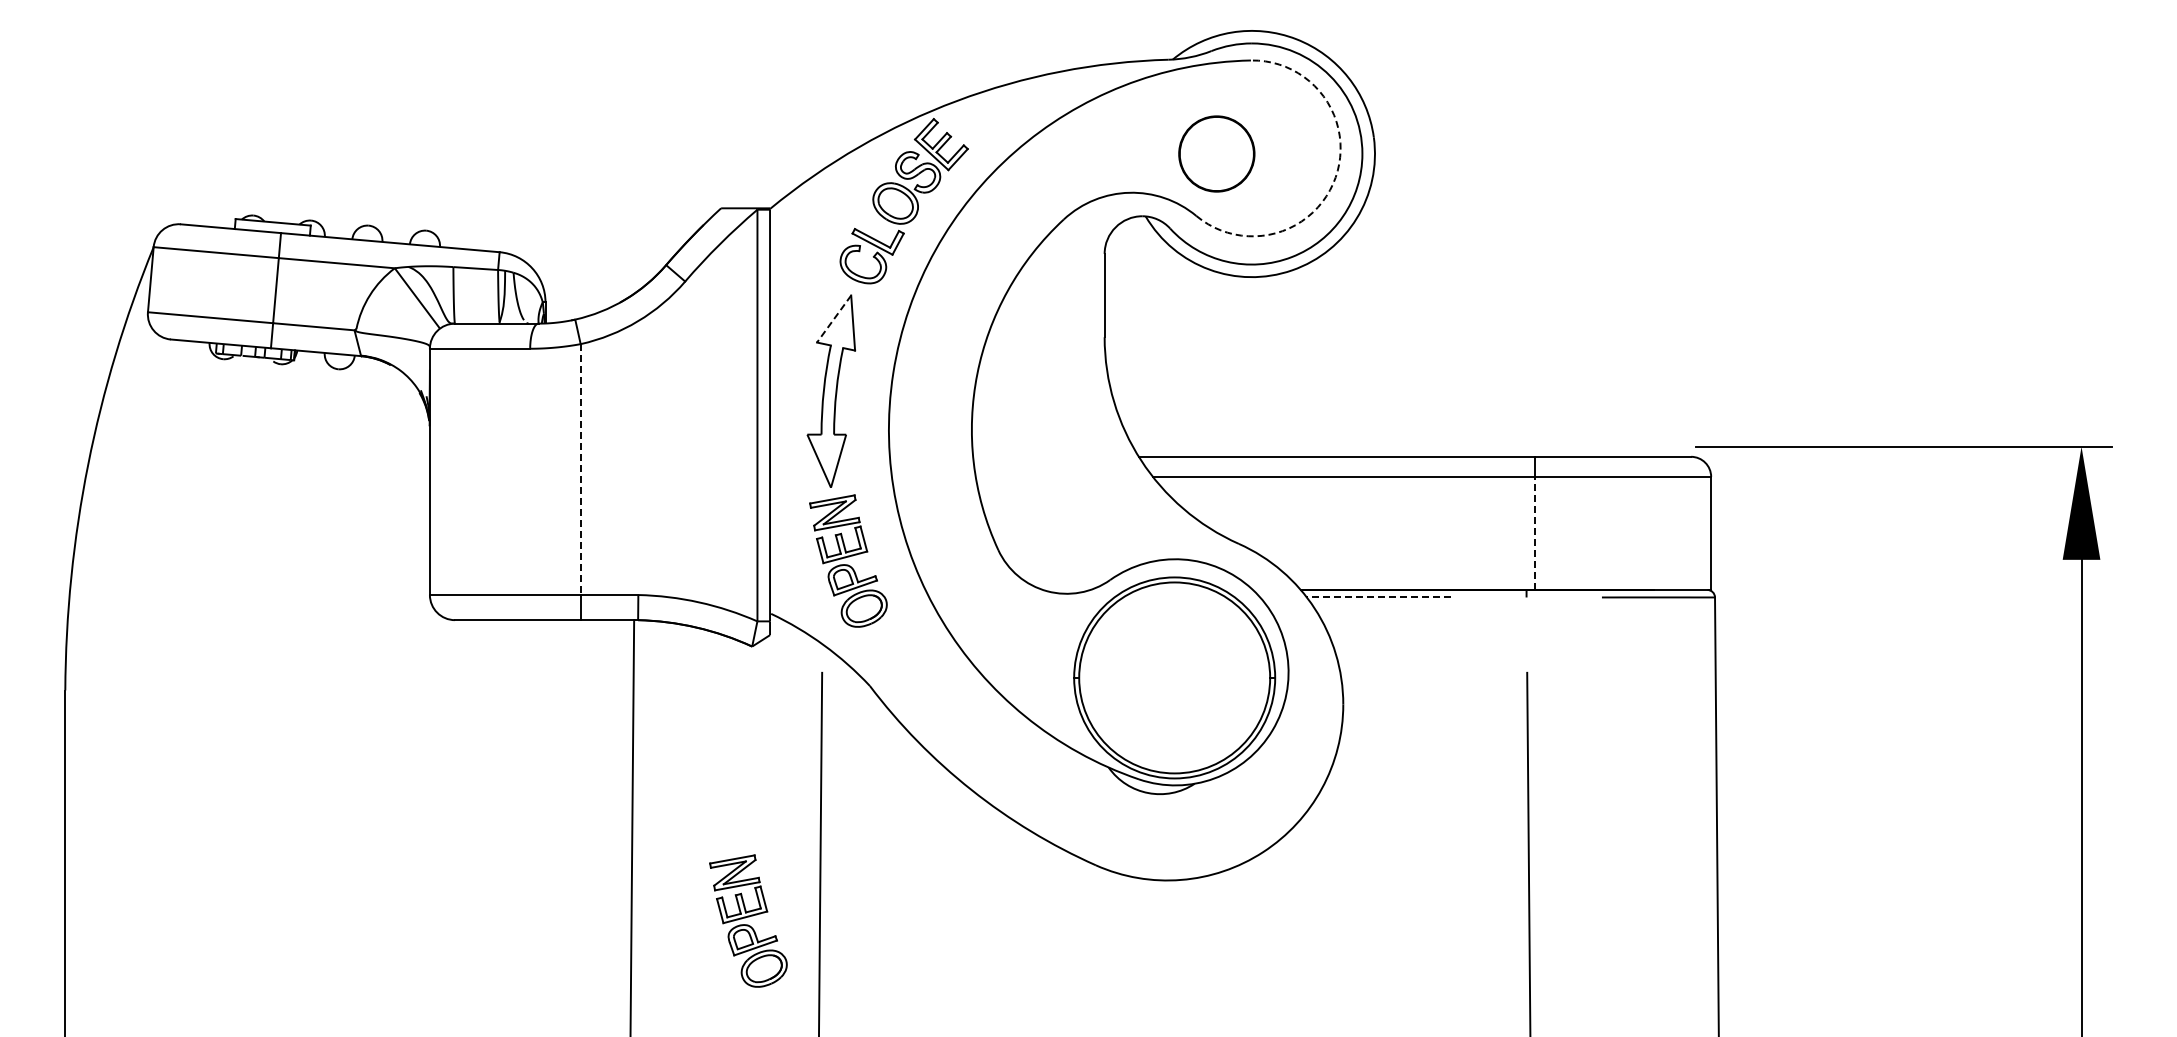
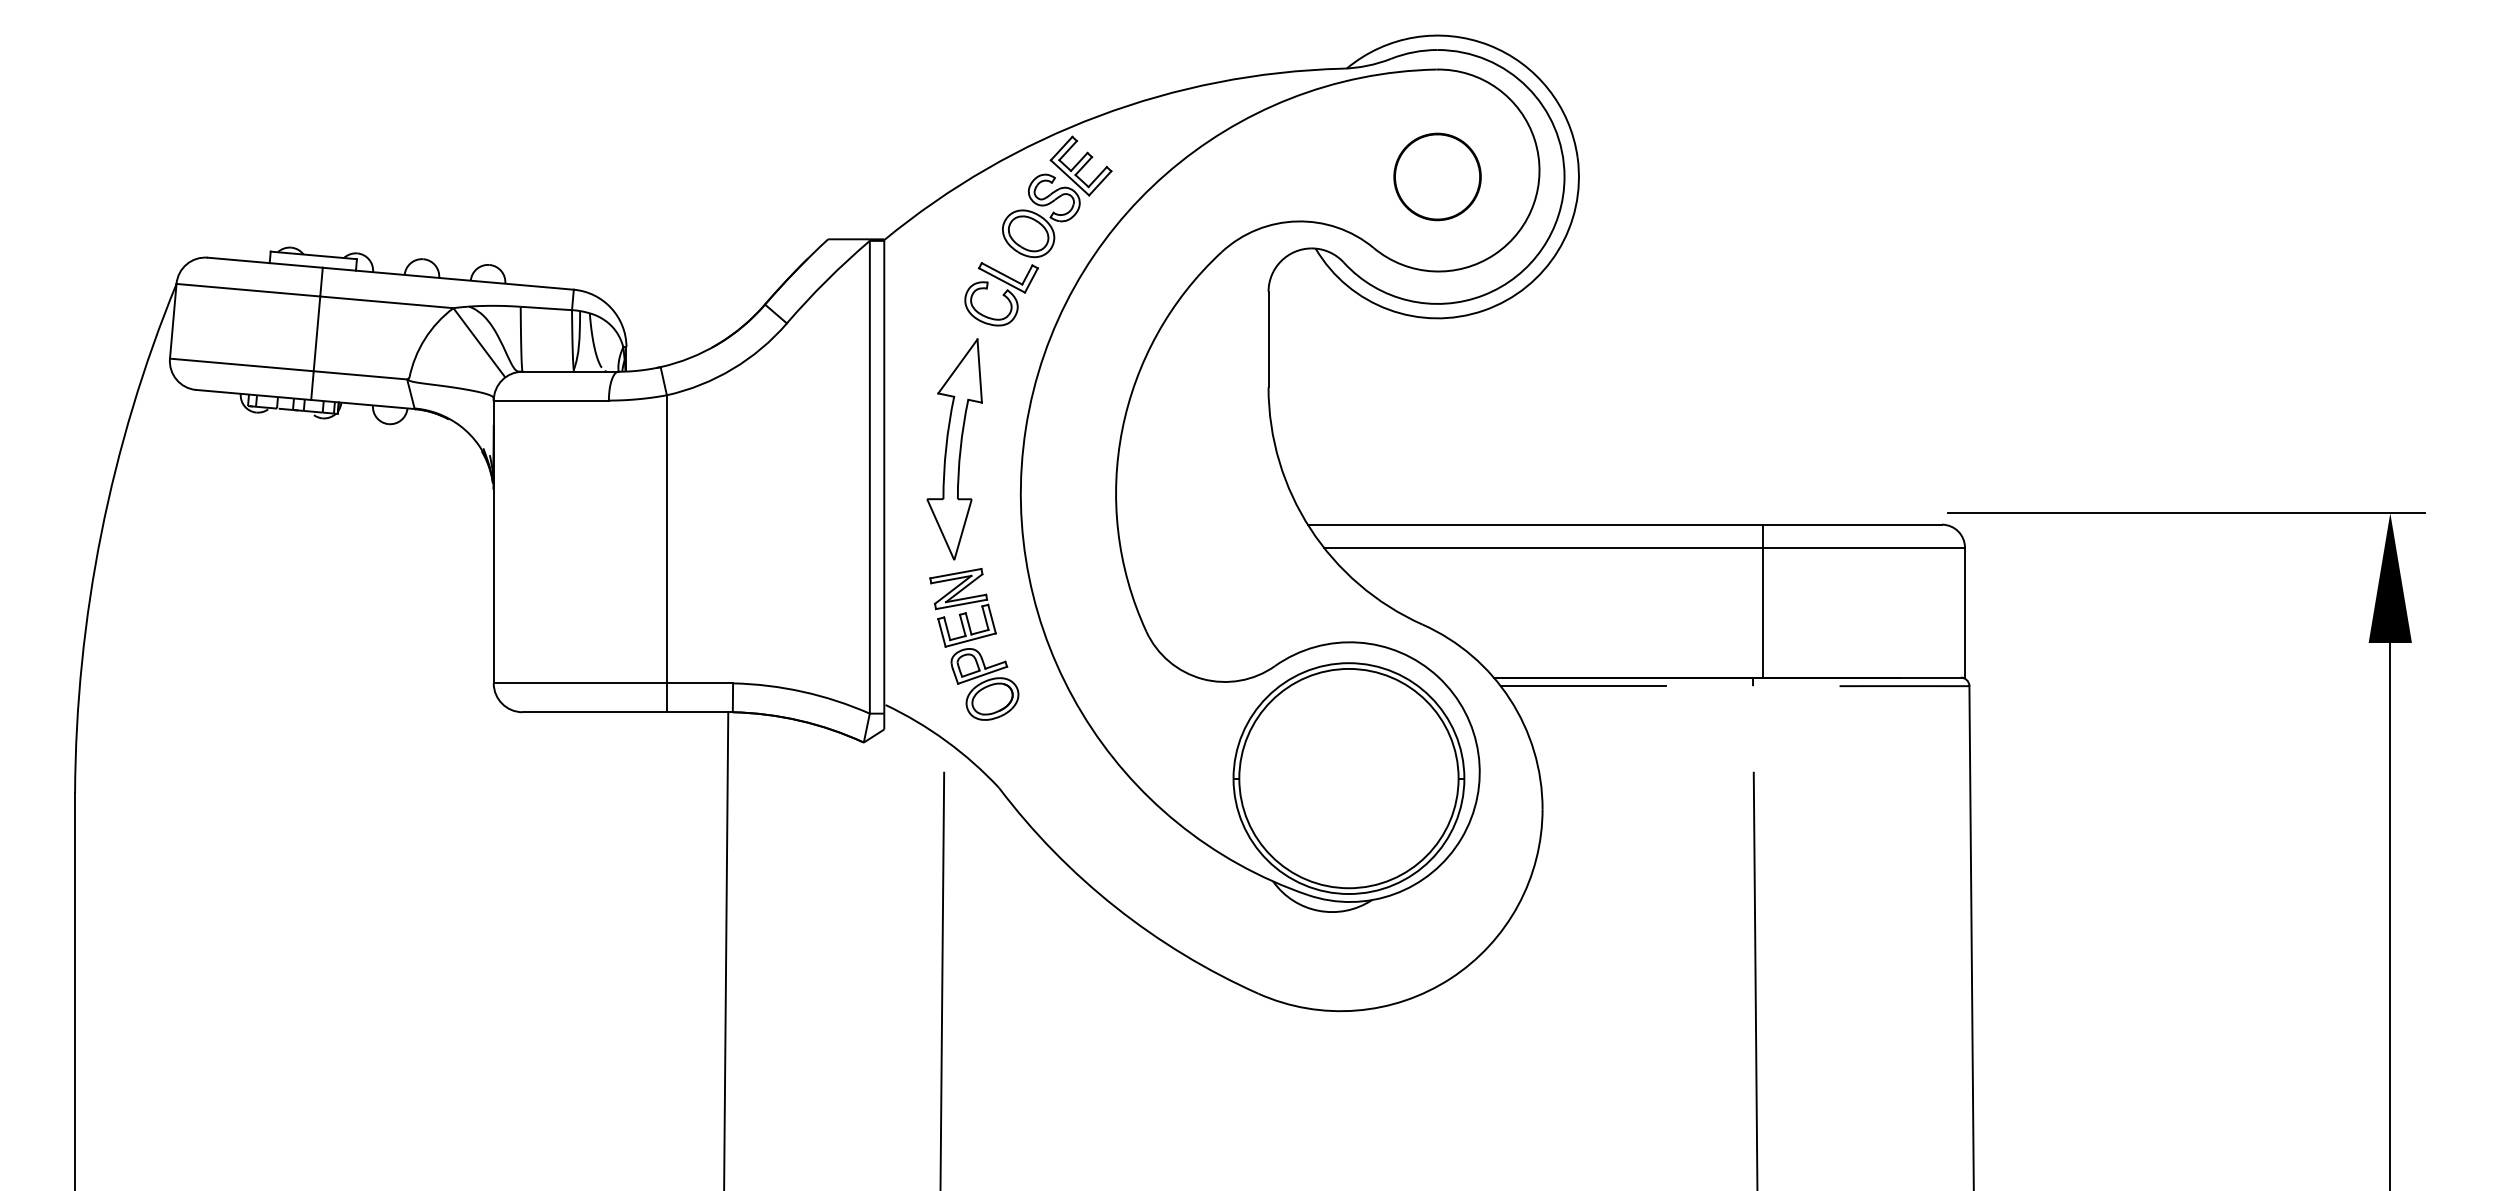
part: (1216, 153) -> (1437, 176), moved
arc: (1335, 177) -> (1533, 203), dashed -> solid
line: (833, 319) -> (957, 366), dashed -> solid
line: (580, 470) -> (666, 540), dashed -> solid
line: (1535, 533) -> (1763, 612), dashed -> solid
line: (1378, 597) -> (1583, 686), dashed -> solid
part: (748, 920) -> (859, 1057), removed

